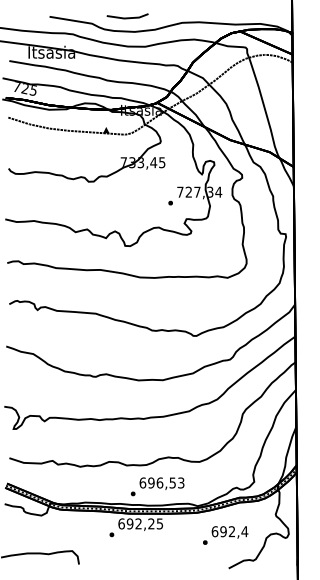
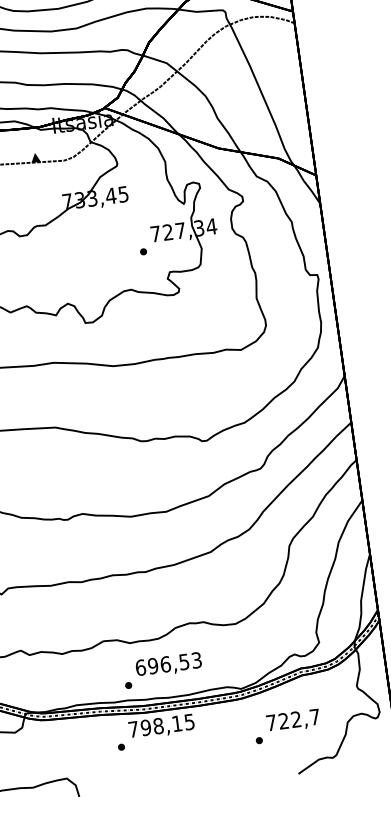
text: (157, 486) -> (162, 670), moved
text: (136, 523) -> (155, 725), 692,25 -> 798,15
text: (229, 531) -> (292, 719), 692,4 -> 722,7

